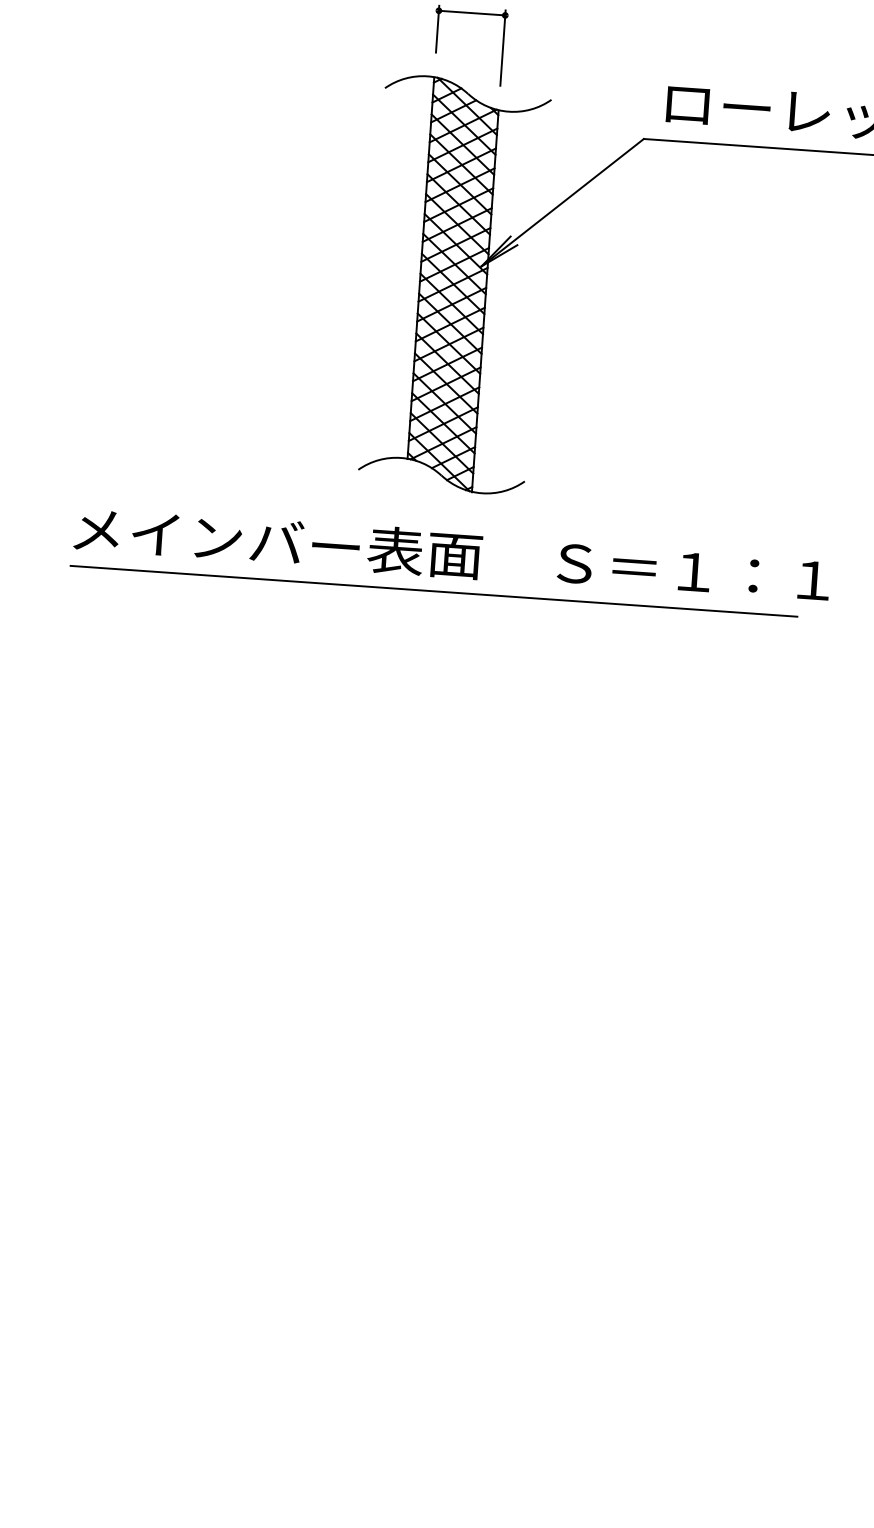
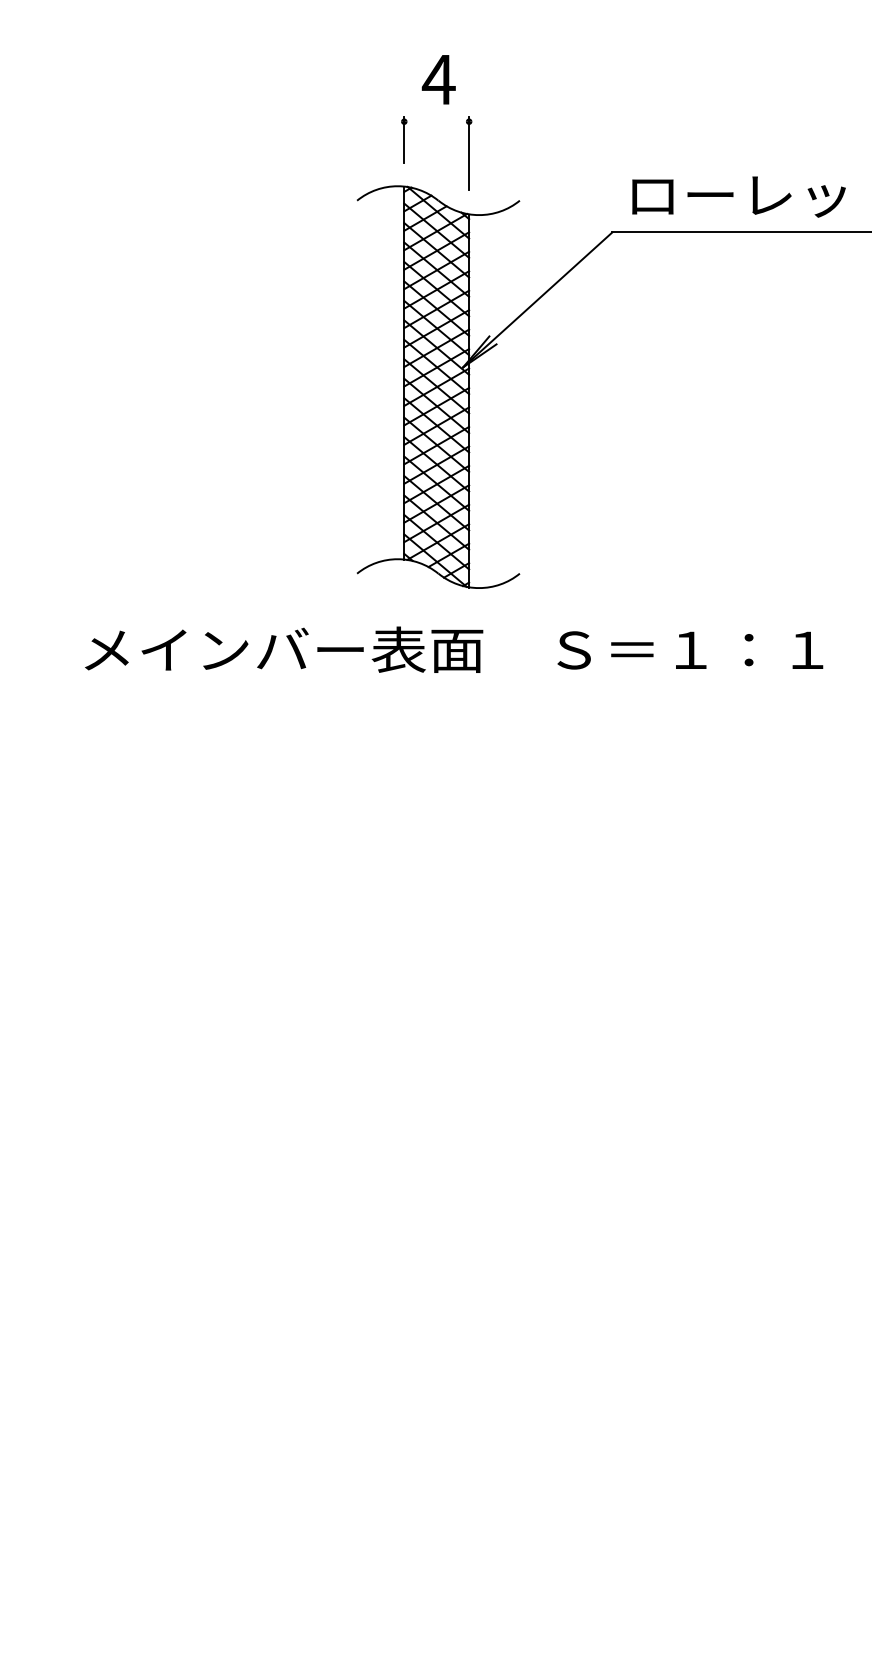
line: (471, 12) -> (436, 121), removed
line: (433, 591) -> (438, 686), removed

